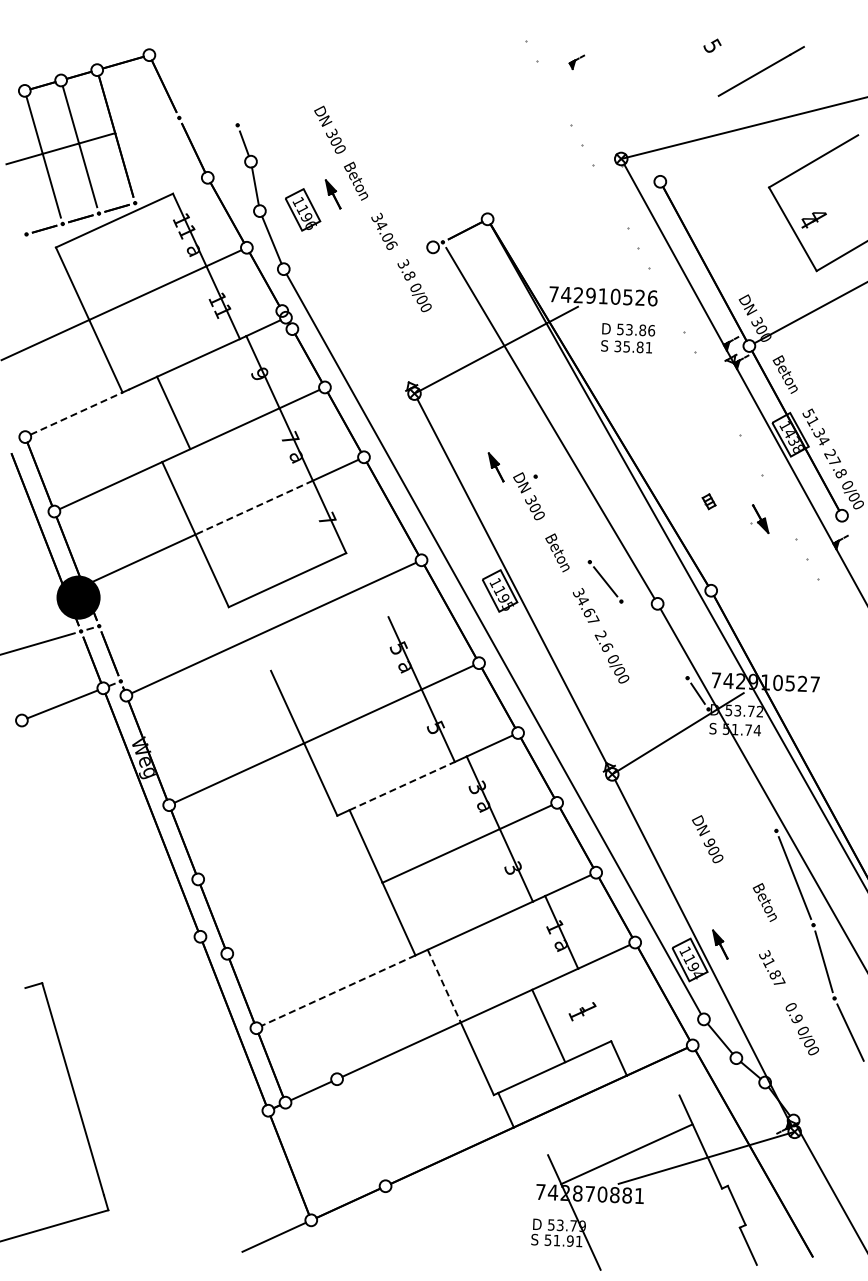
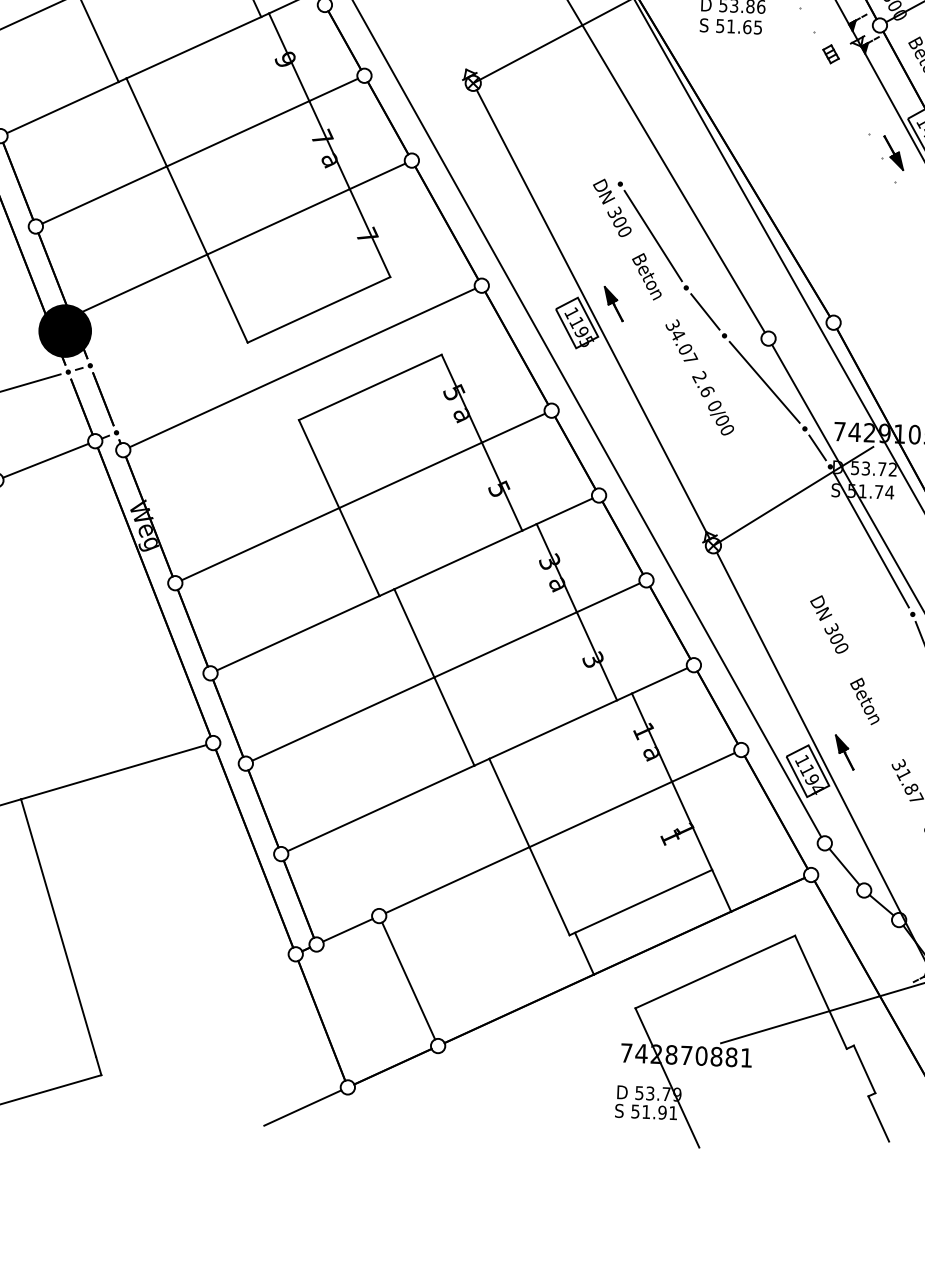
text: (633, 346) -> (739, 26), 35.81 -> 51.65
line: (173, 412) -> (146, 122), moved
line: (76, 413) -> (62, 107), dashed -> solid
part: (495, 467) -> (612, 304), moved
part: (708, 501) -> (830, 54), moved
line: (254, 507) -> (278, 221), dashed -> solid
line: (562, 519) -> (652, 236), added
part: (759, 519) -> (892, 153), moved
text: (590, 612) -> (687, 349), 34.67 -> 34.07
line: (654, 639) -> (764, 381), added
line: (329, 643) -> (369, 386), added
line: (742, 770) -> (871, 541), added
line: (402, 786) -> (458, 560), dashed -> solid
text: (709, 842) -> (831, 628), 900 -> 300
line: (270, 845) -> (298, 632), added
text: (764, 902) -> (864, 701), moved
line: (307, 916) -> (343, 718), added
line: (118, 960) -> (113, 771), added
line: (444, 986) -> (509, 803), dashed -> solid
line: (338, 990) -> (380, 808), dashed -> solid
line: (548, 1025) -> (691, 825), moved
line: (361, 1132) -> (408, 980), added
line: (626, 1154) -> (714, 972), moved

